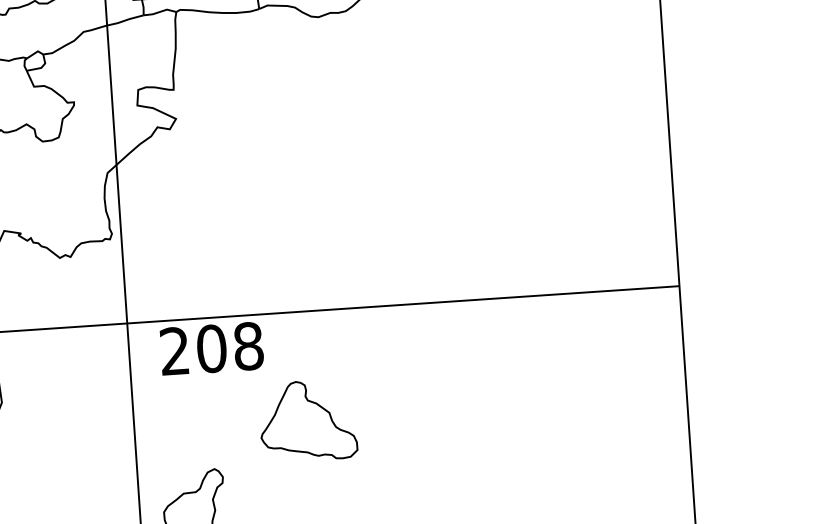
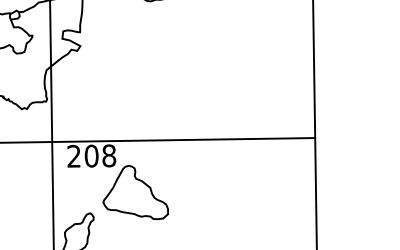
part: (307, 420) -> (135, 192), size x1.43

